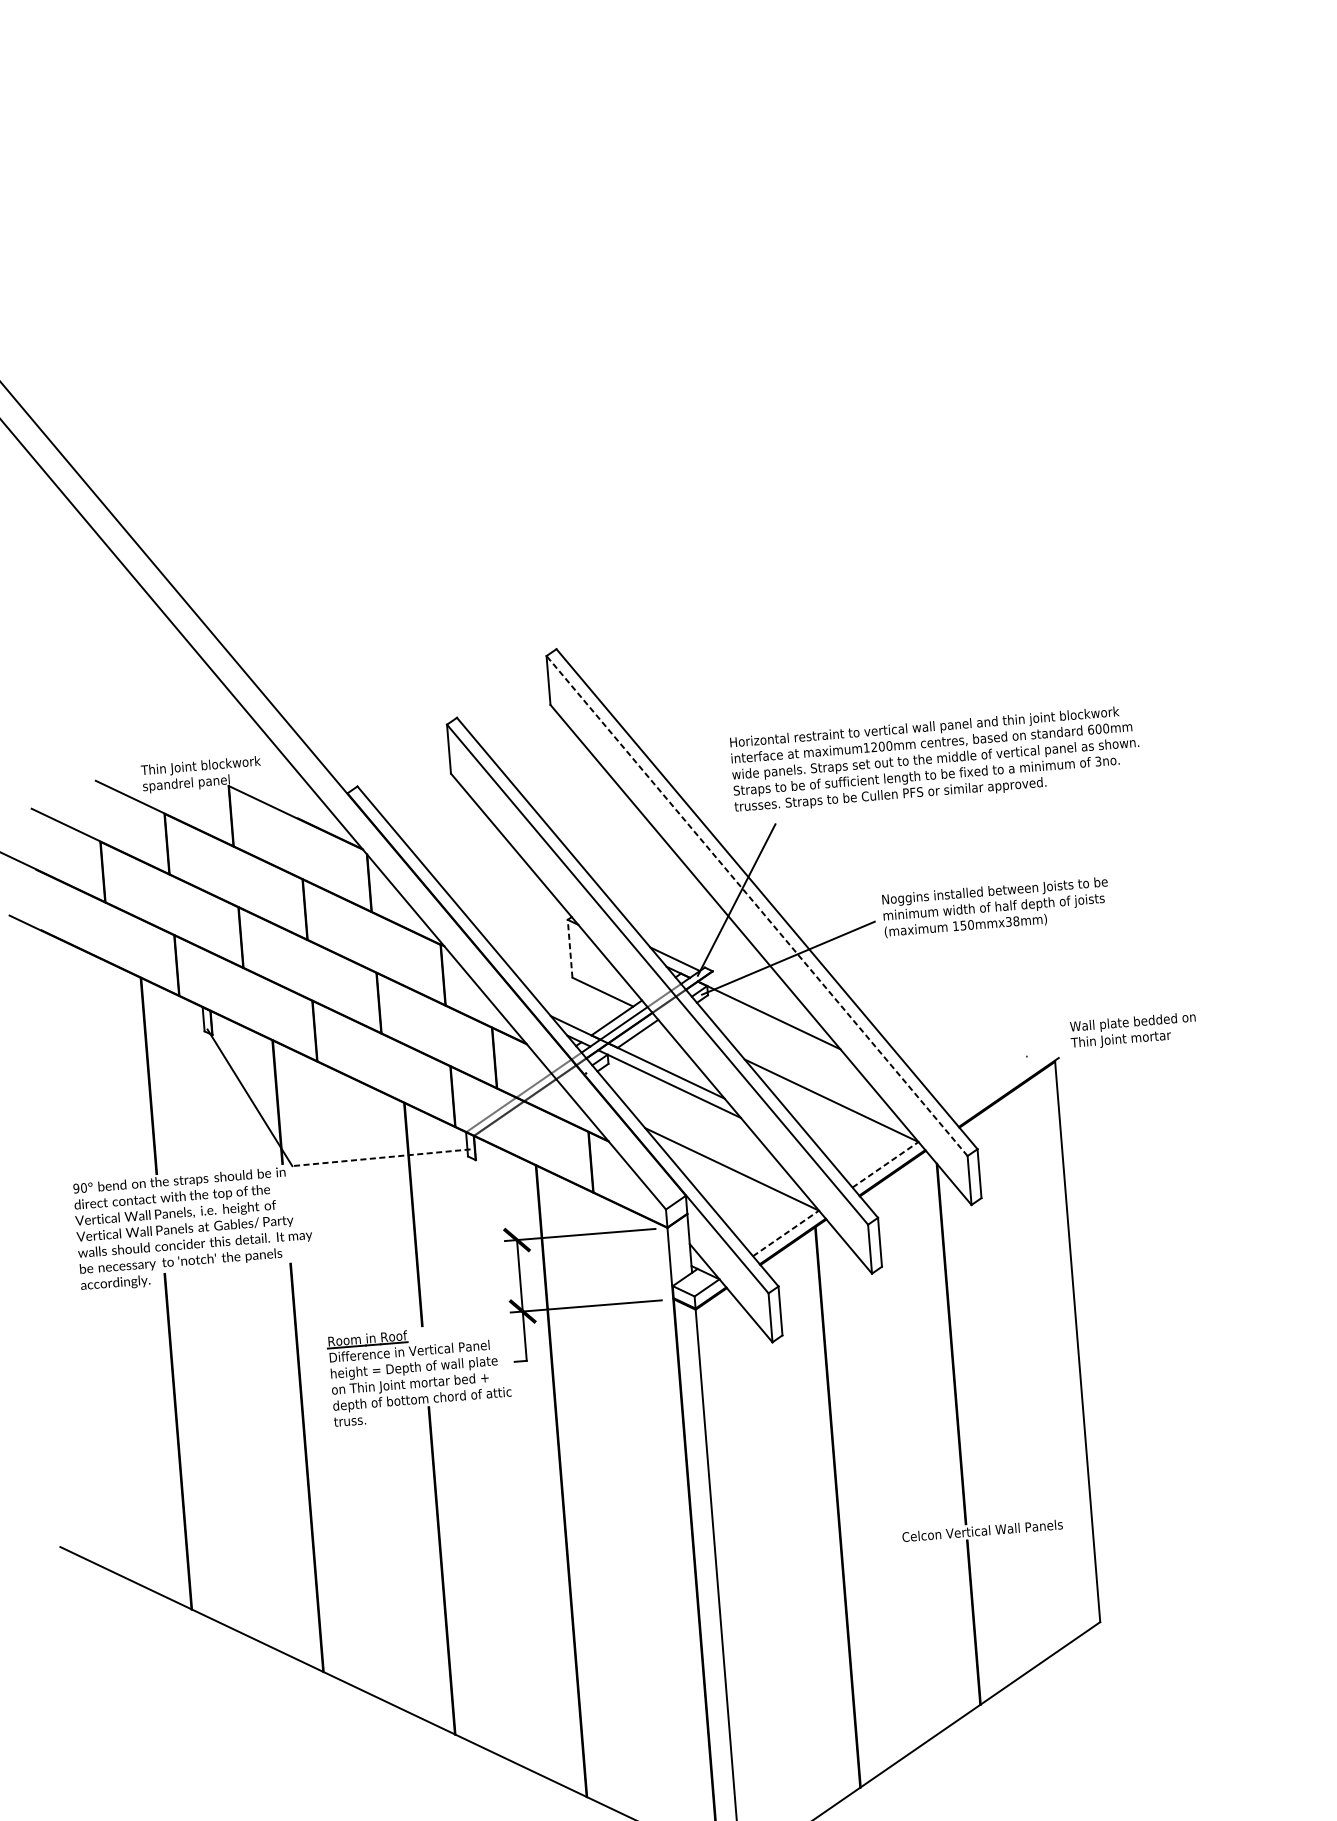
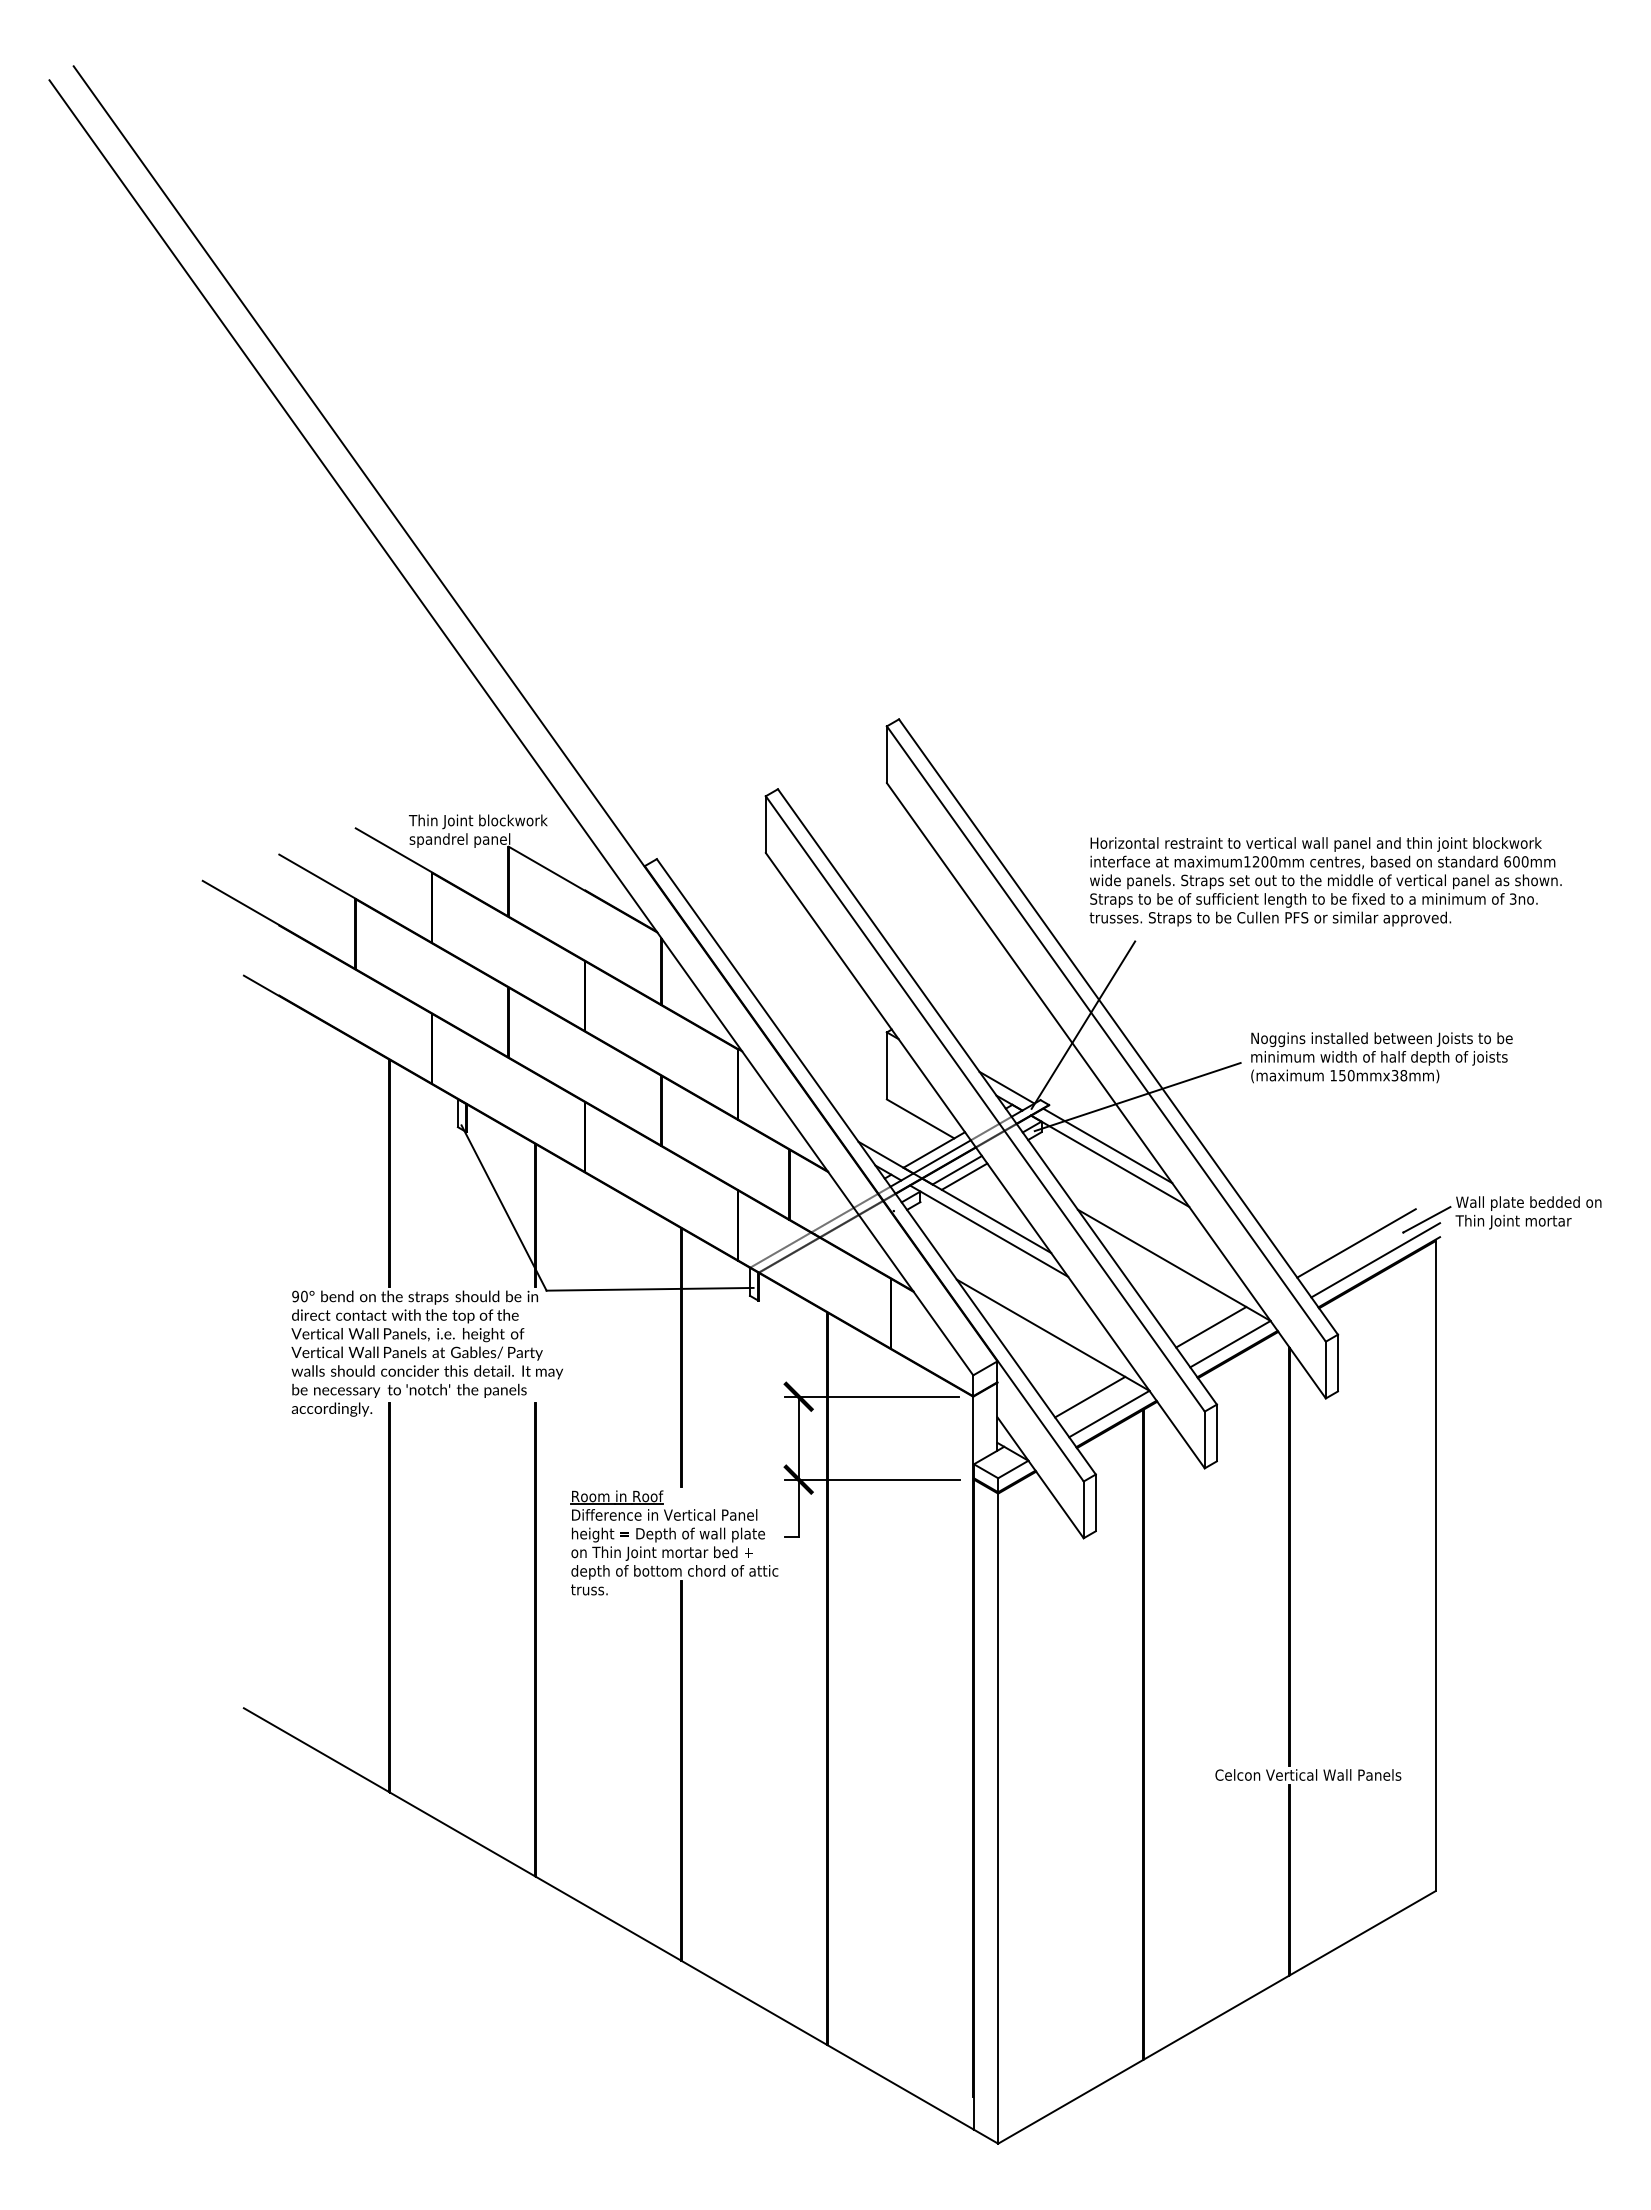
line: (757, 906) -> (1106, 1034), dashed -> solid
line: (569, 948) -> (886, 1065), dashed -> solid
line: (765, 1002) -> (1107, 1145), added
line: (644, 1038) -> (964, 1176), added
line: (1045, 1043) -> (1426, 1219), added
line: (987, 1069) -> (1356, 1243), added
line: (1004, 1082) -> (1375, 1260), added
line: (868, 1151) -> (1211, 1327), added
line: (381, 1157) -> (650, 1289), dashed -> solid
line: (885, 1164) -> (1230, 1343), dashed -> solid
line: (768, 1219) -> (1090, 1396), added
line: (786, 1232) -> (1109, 1413), dashed -> solid

